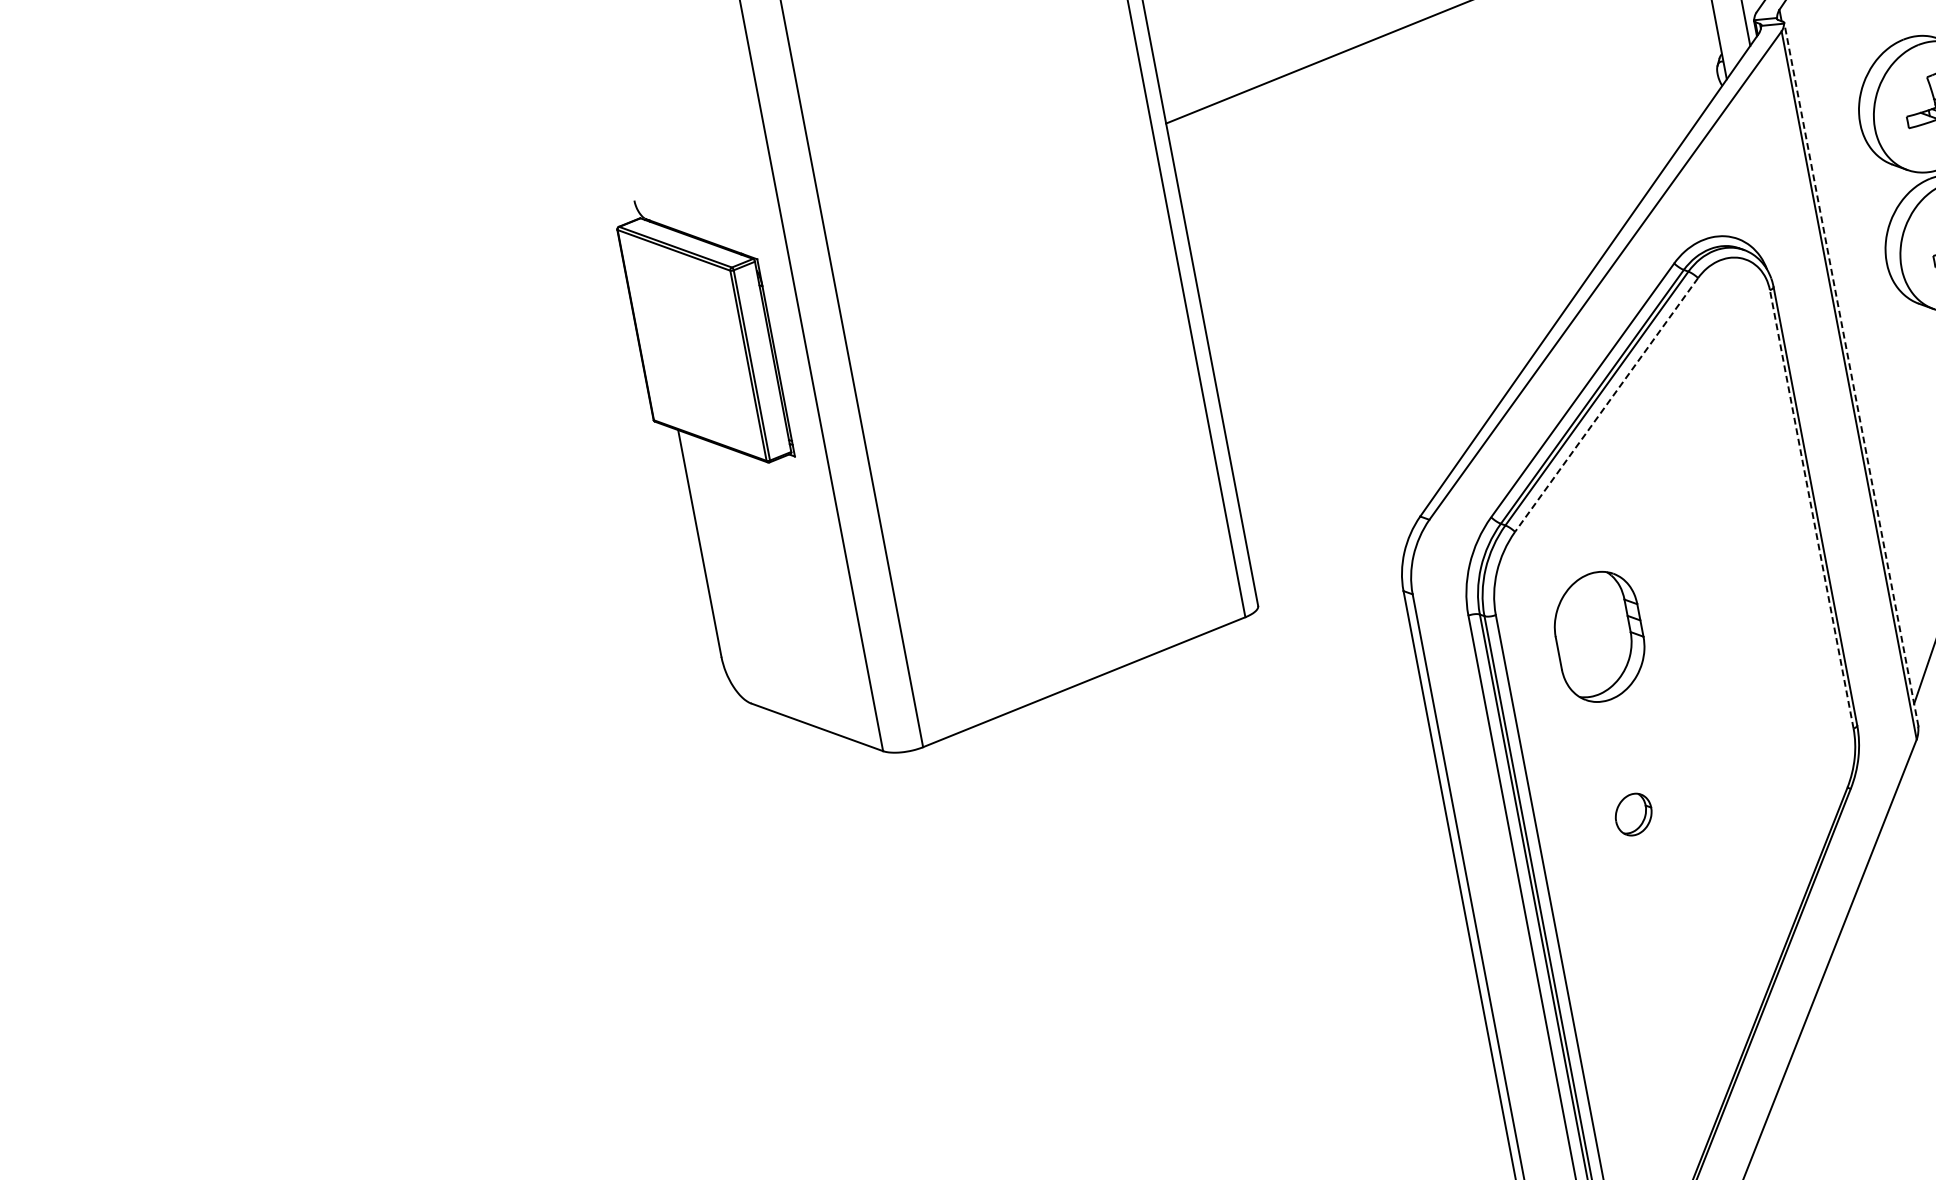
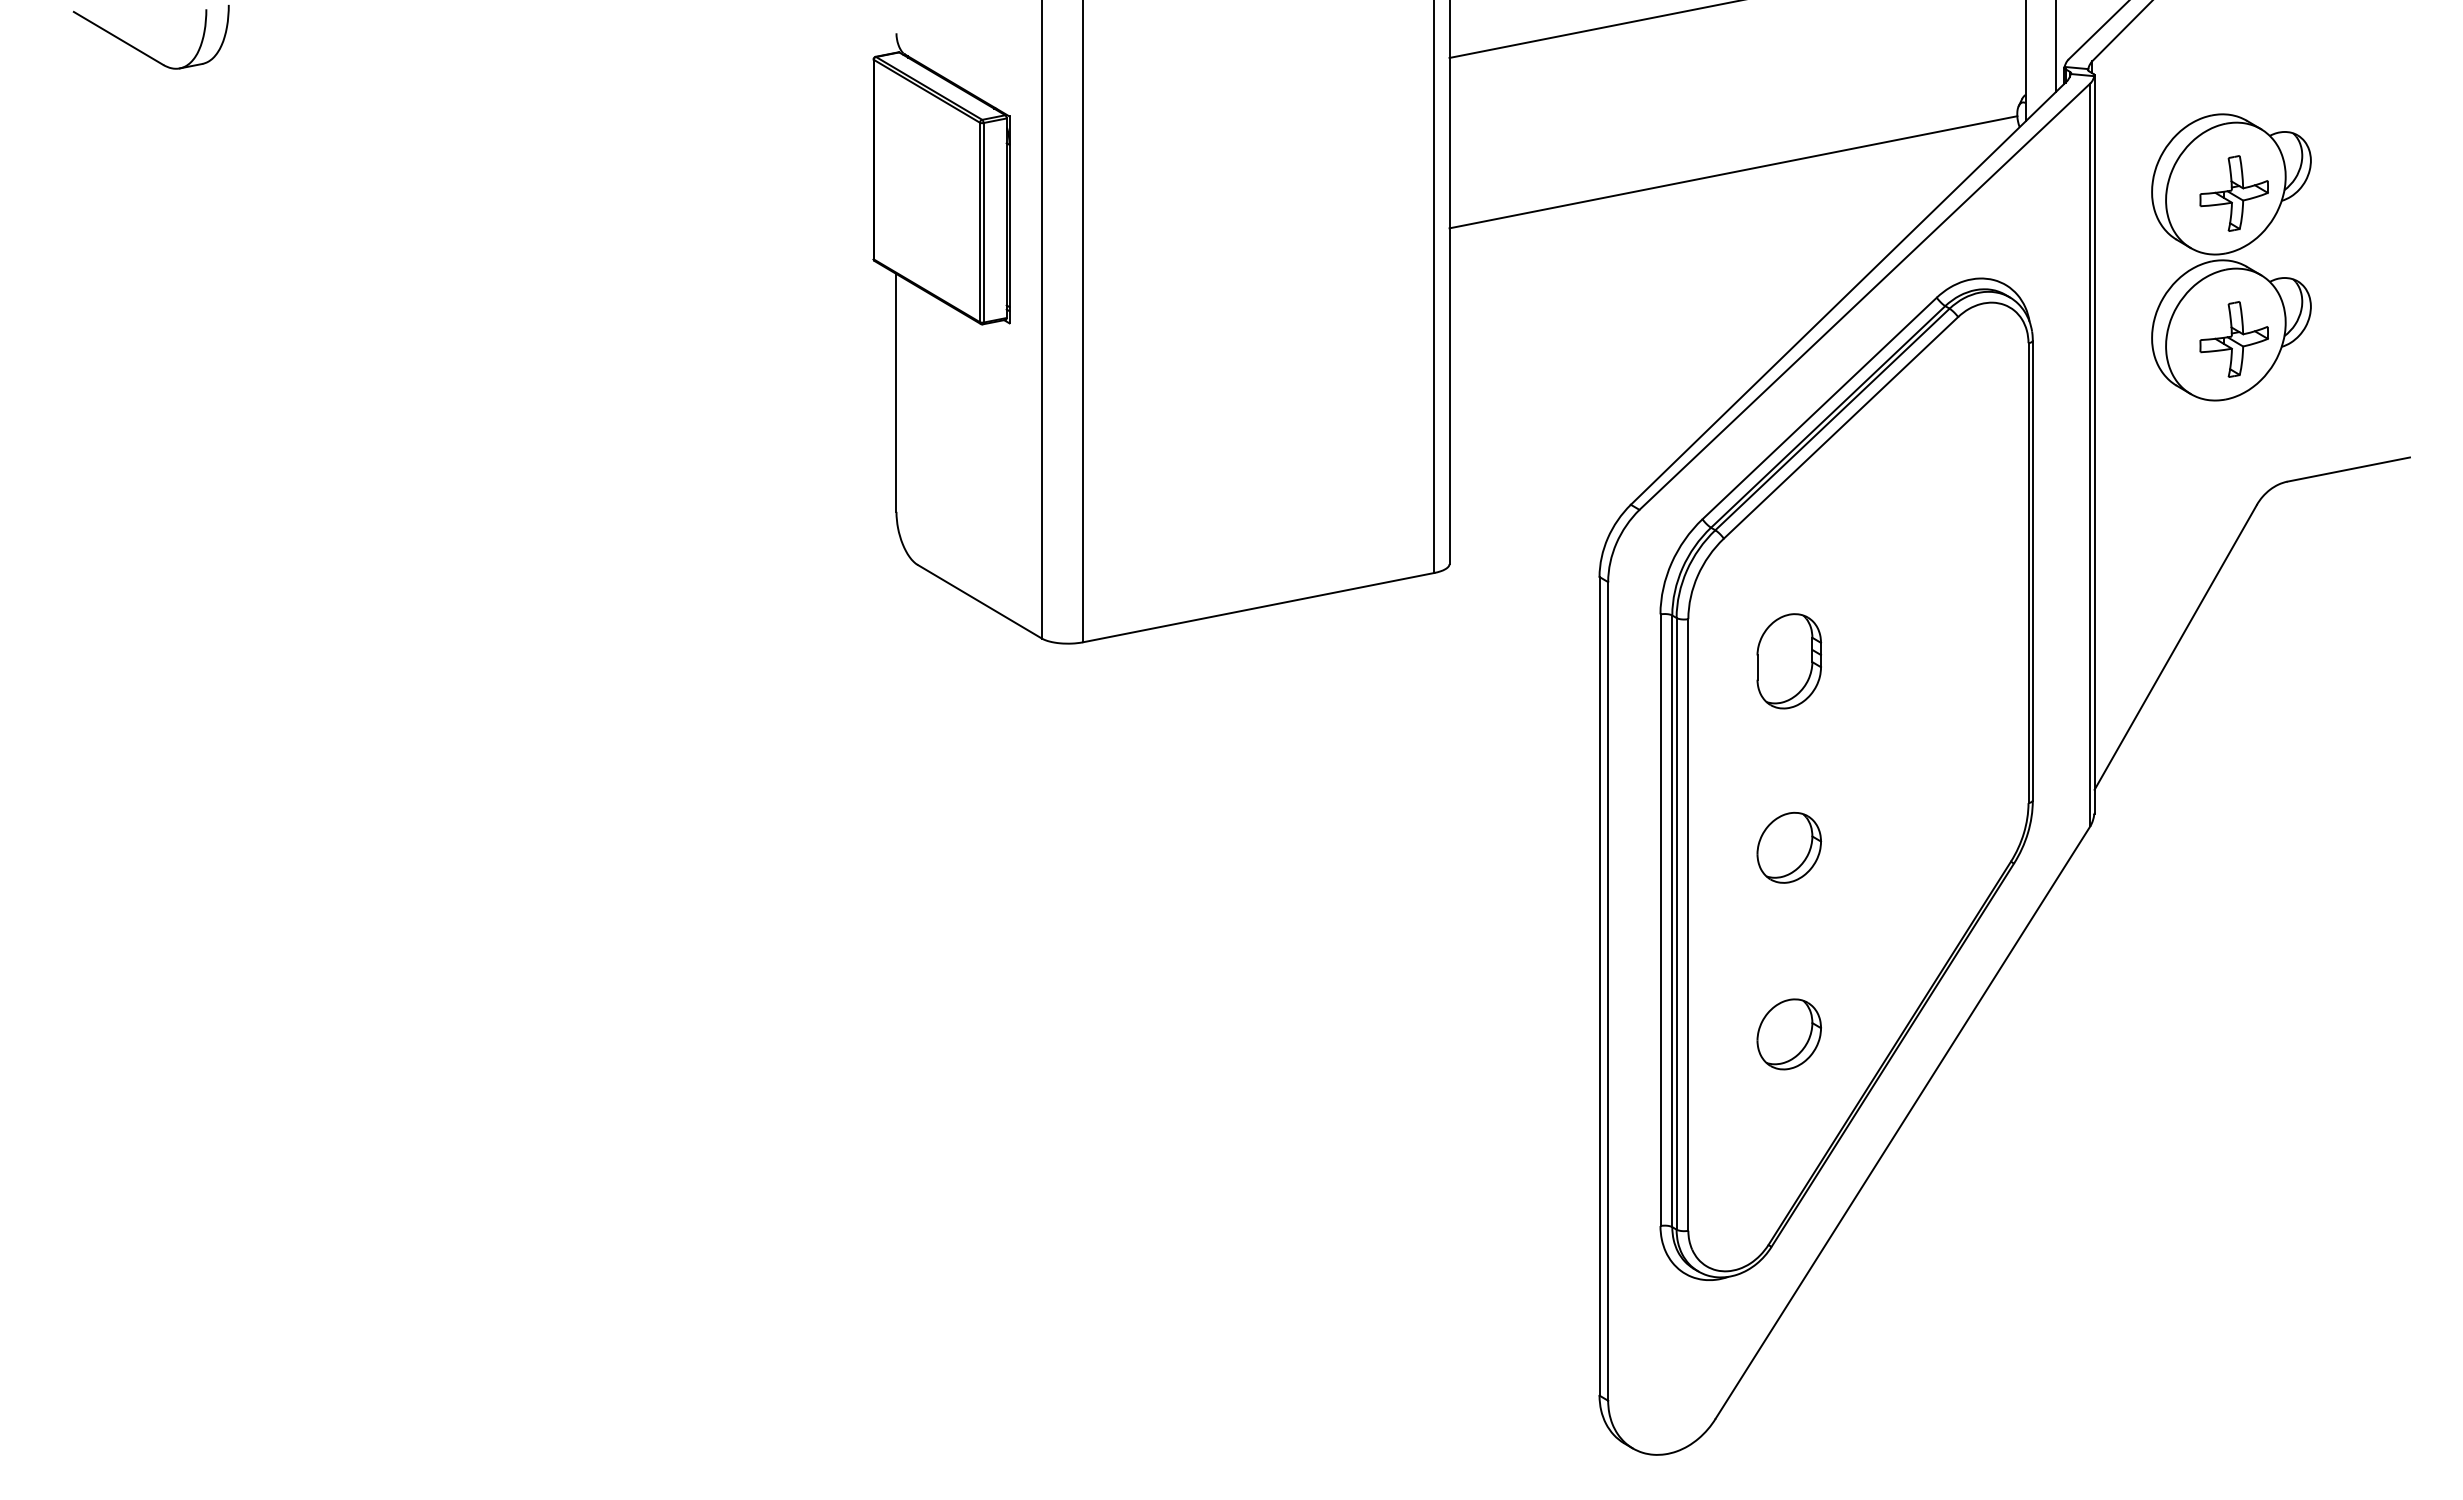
line: (1457, 181) -> (1733, 172), added
line: (1851, 373) -> (2094, 443), dashed -> solid
line: (1606, 405) -> (1840, 428), dashed -> solid
line: (1811, 509) -> (2028, 573), dashed -> solid
part: (1599, 637) -> (1789, 661), size x0.71
part: (1633, 814) -> (1789, 847), size x1.67
part: (1666, 992) -> (1788, 1034), added

